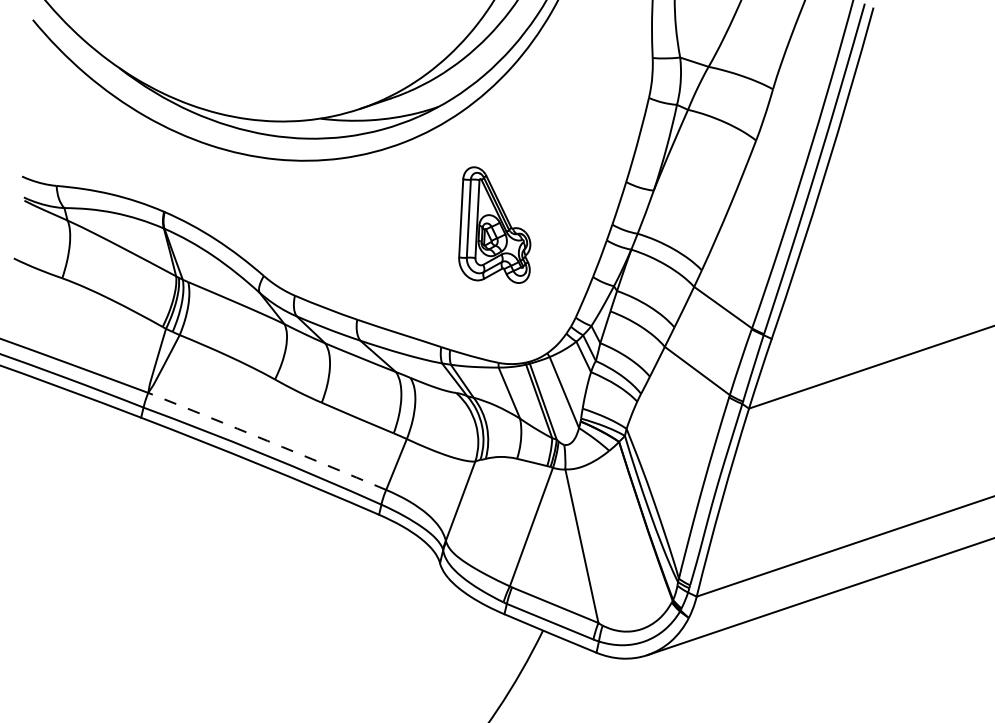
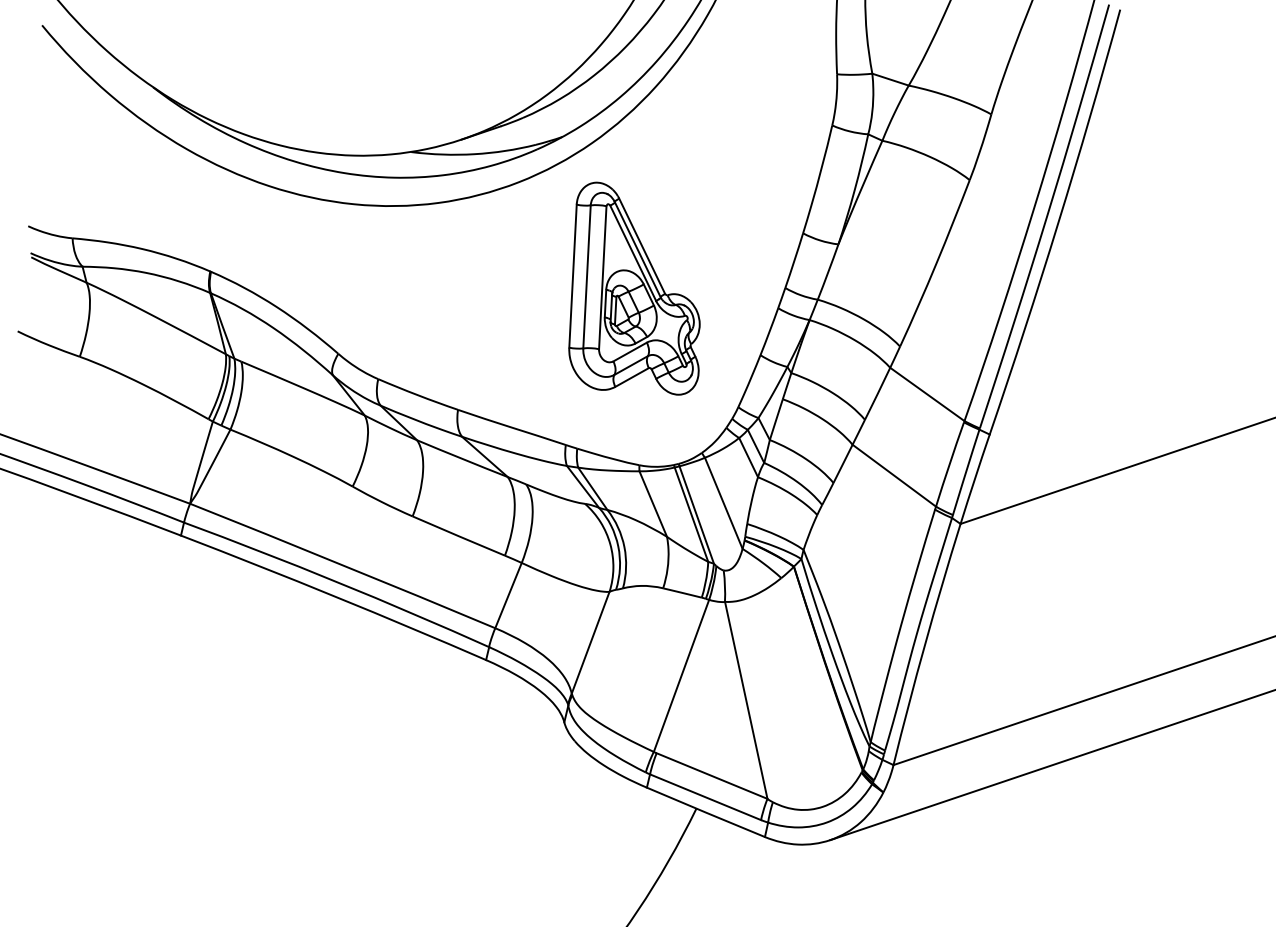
part: (494, 225) -> (634, 288), size x1.43
arc: (267, 441) -> (342, 565), dashed -> solid

